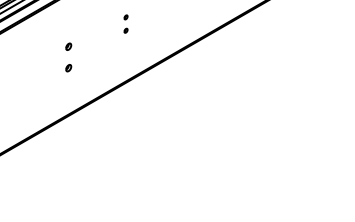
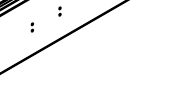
part: (66, 57) -> (31, 27), size x0.62

